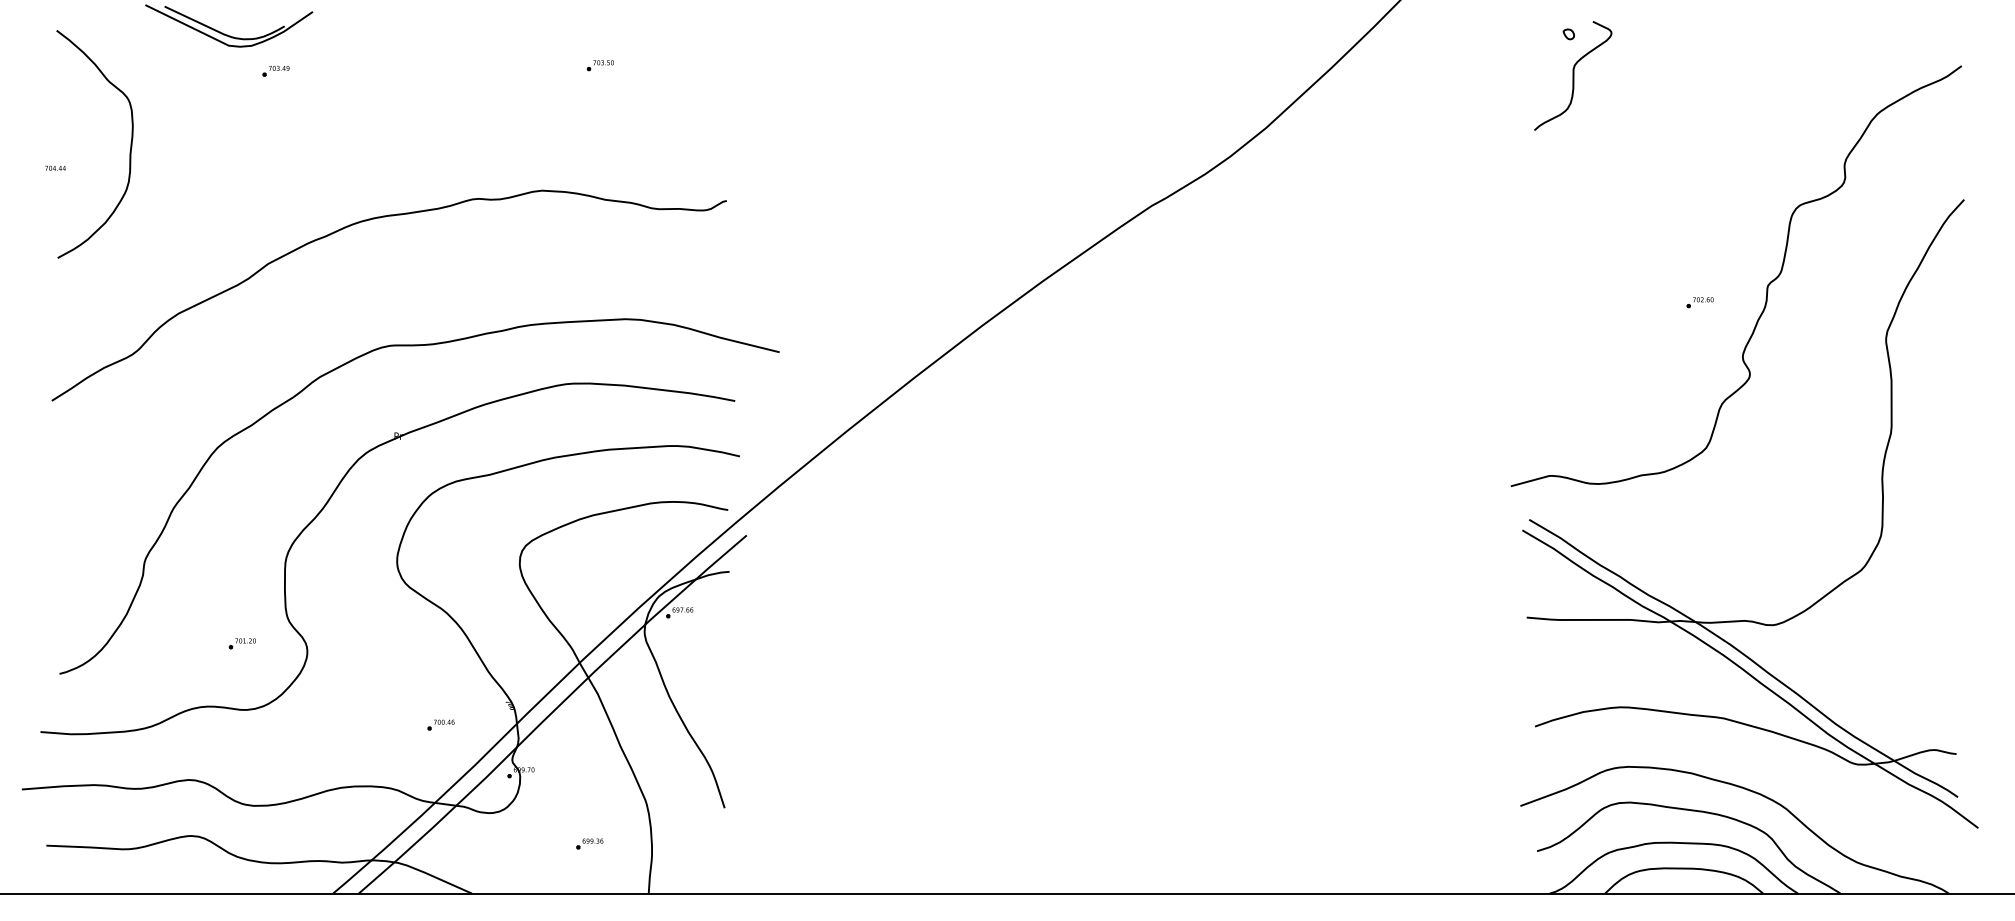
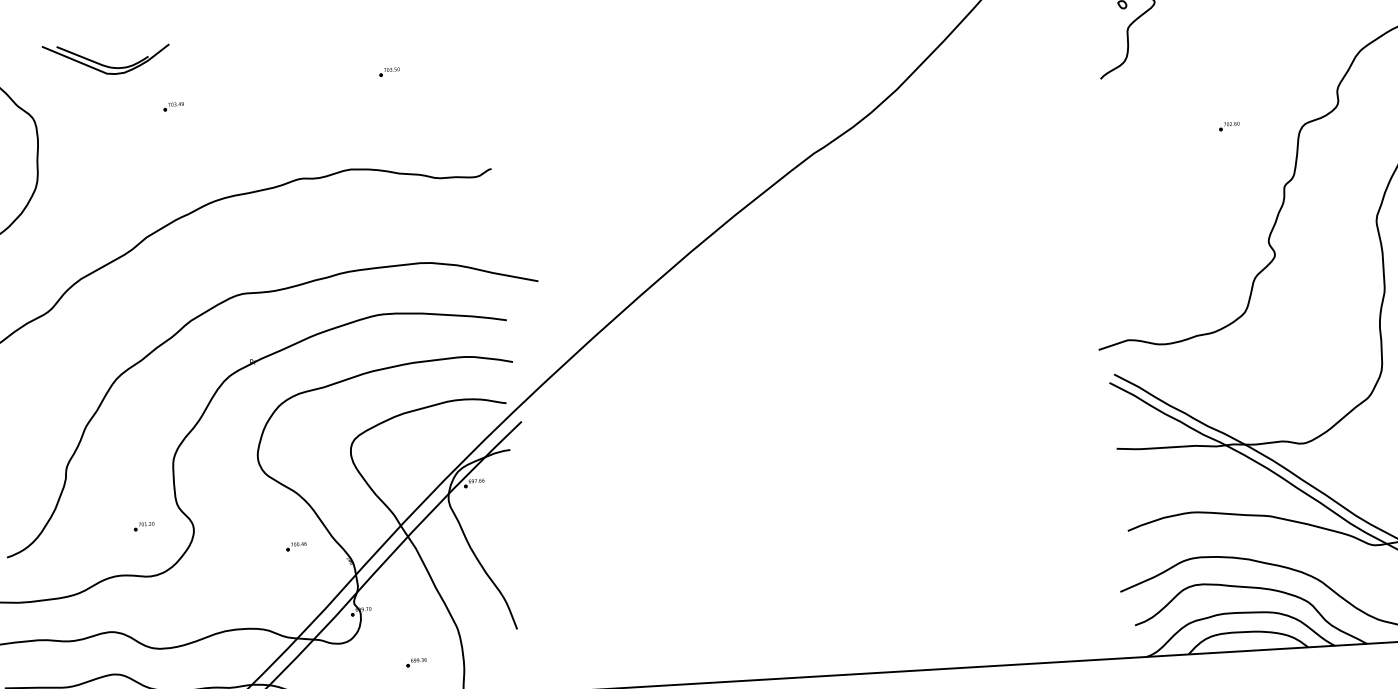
part: (275, 71) -> (173, 106), moved
part: (1699, 302) -> (1228, 126), moved
part: (440, 724) -> (296, 546), moved

